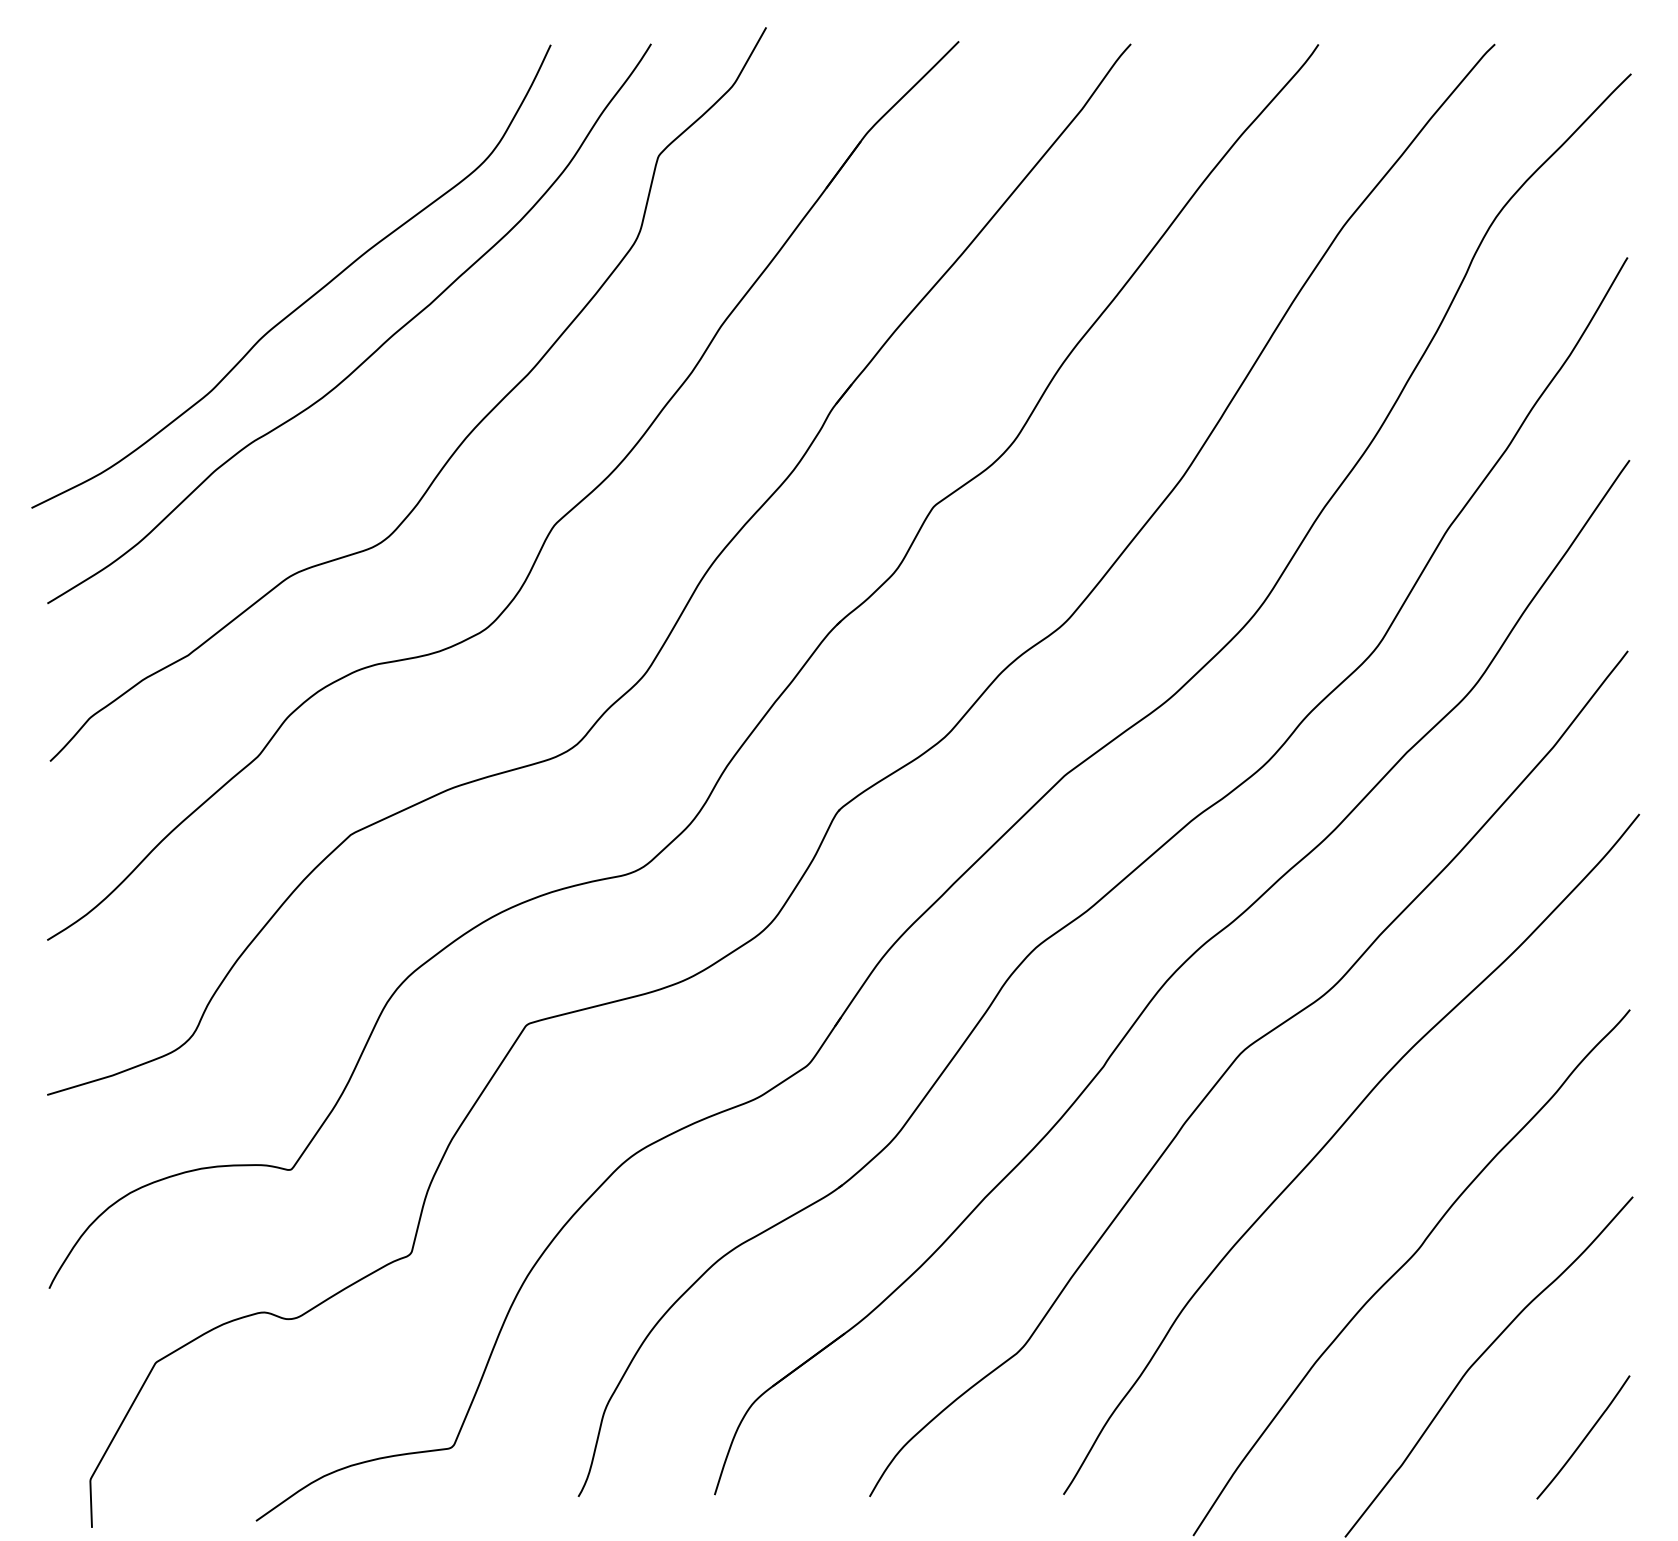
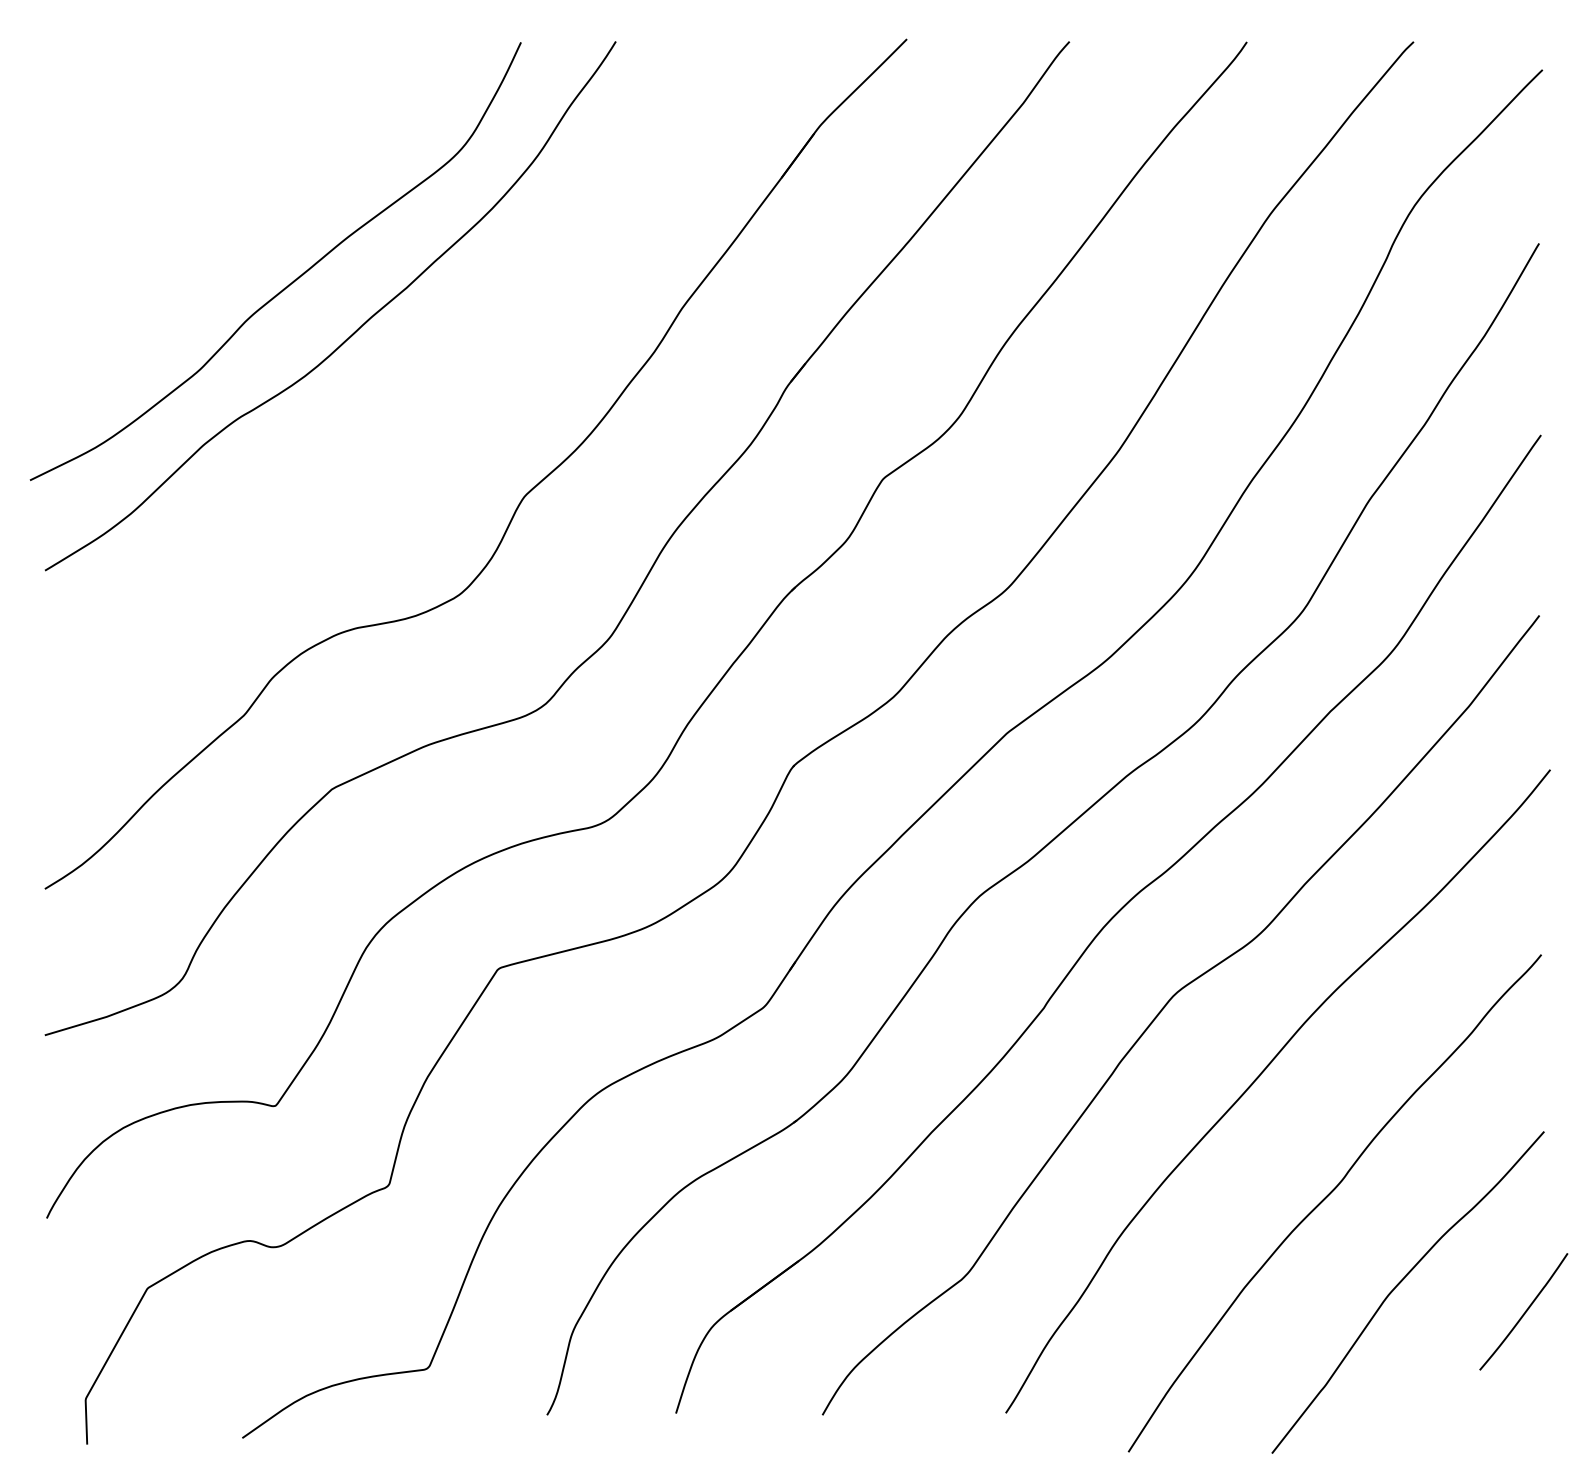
curve: (462, 440) -> (437, 416), removed
curve: (1584, 1437) -> (1524, 1311), moved

